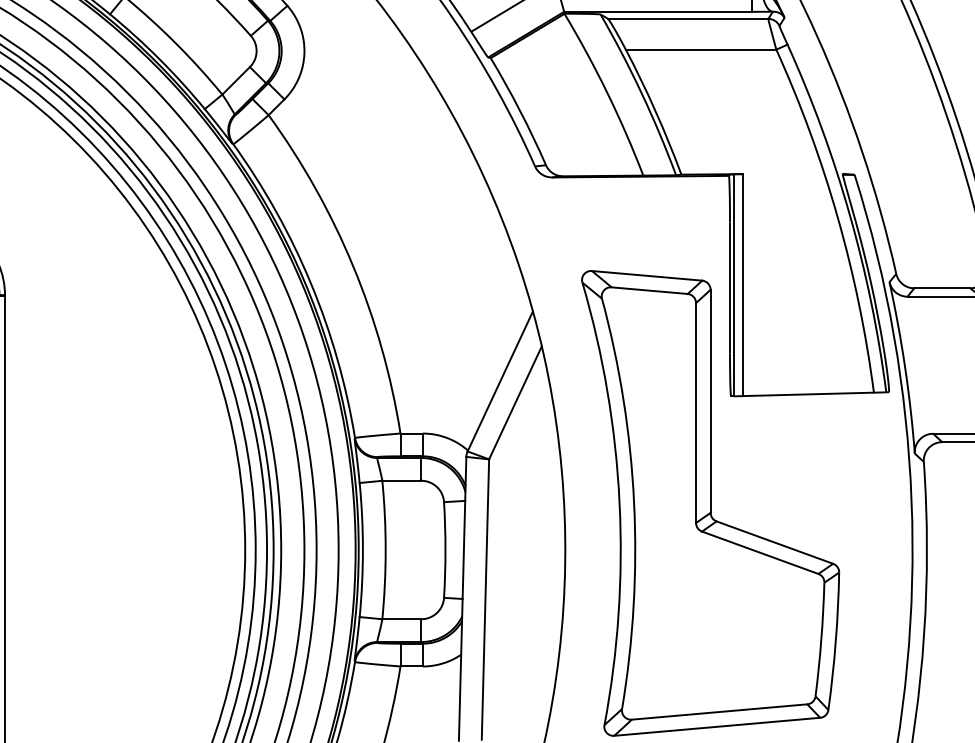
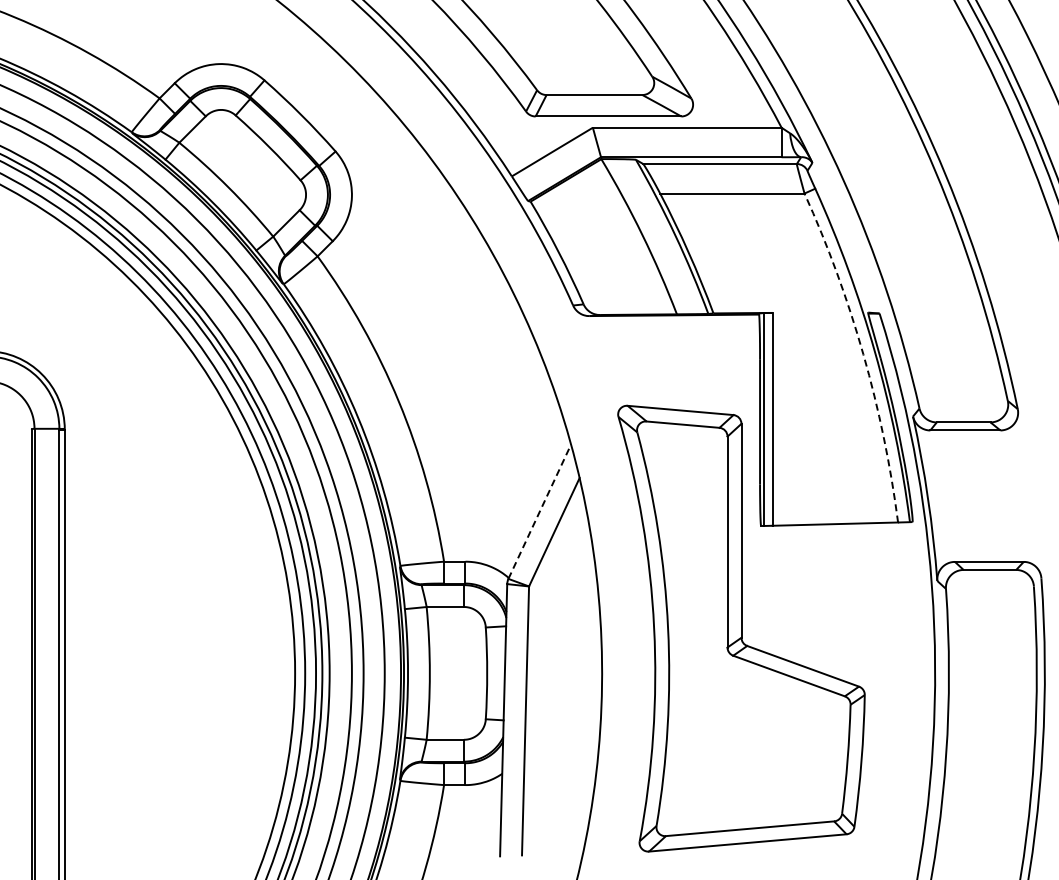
arc: (837, 217) -> (863, 354), solid -> dashed
line: (500, 381) -> (539, 511), solid -> dashed

